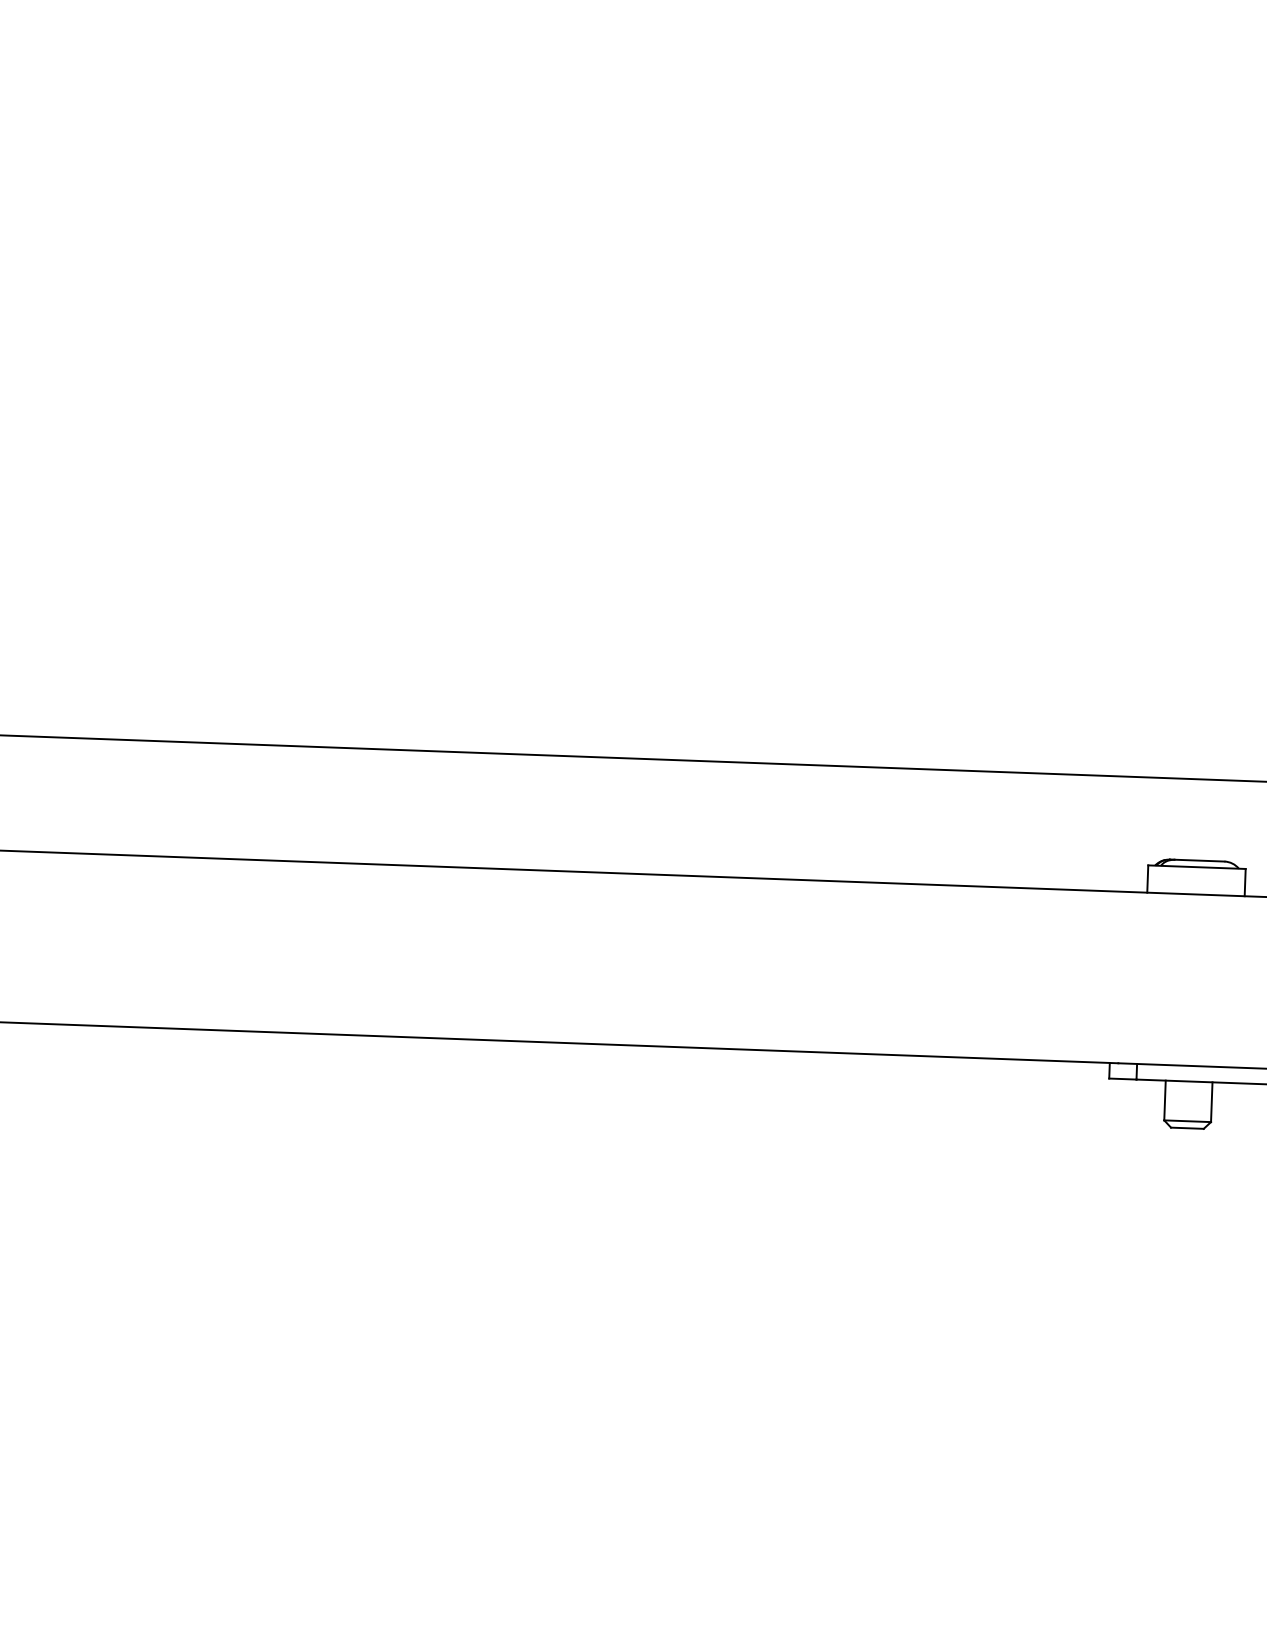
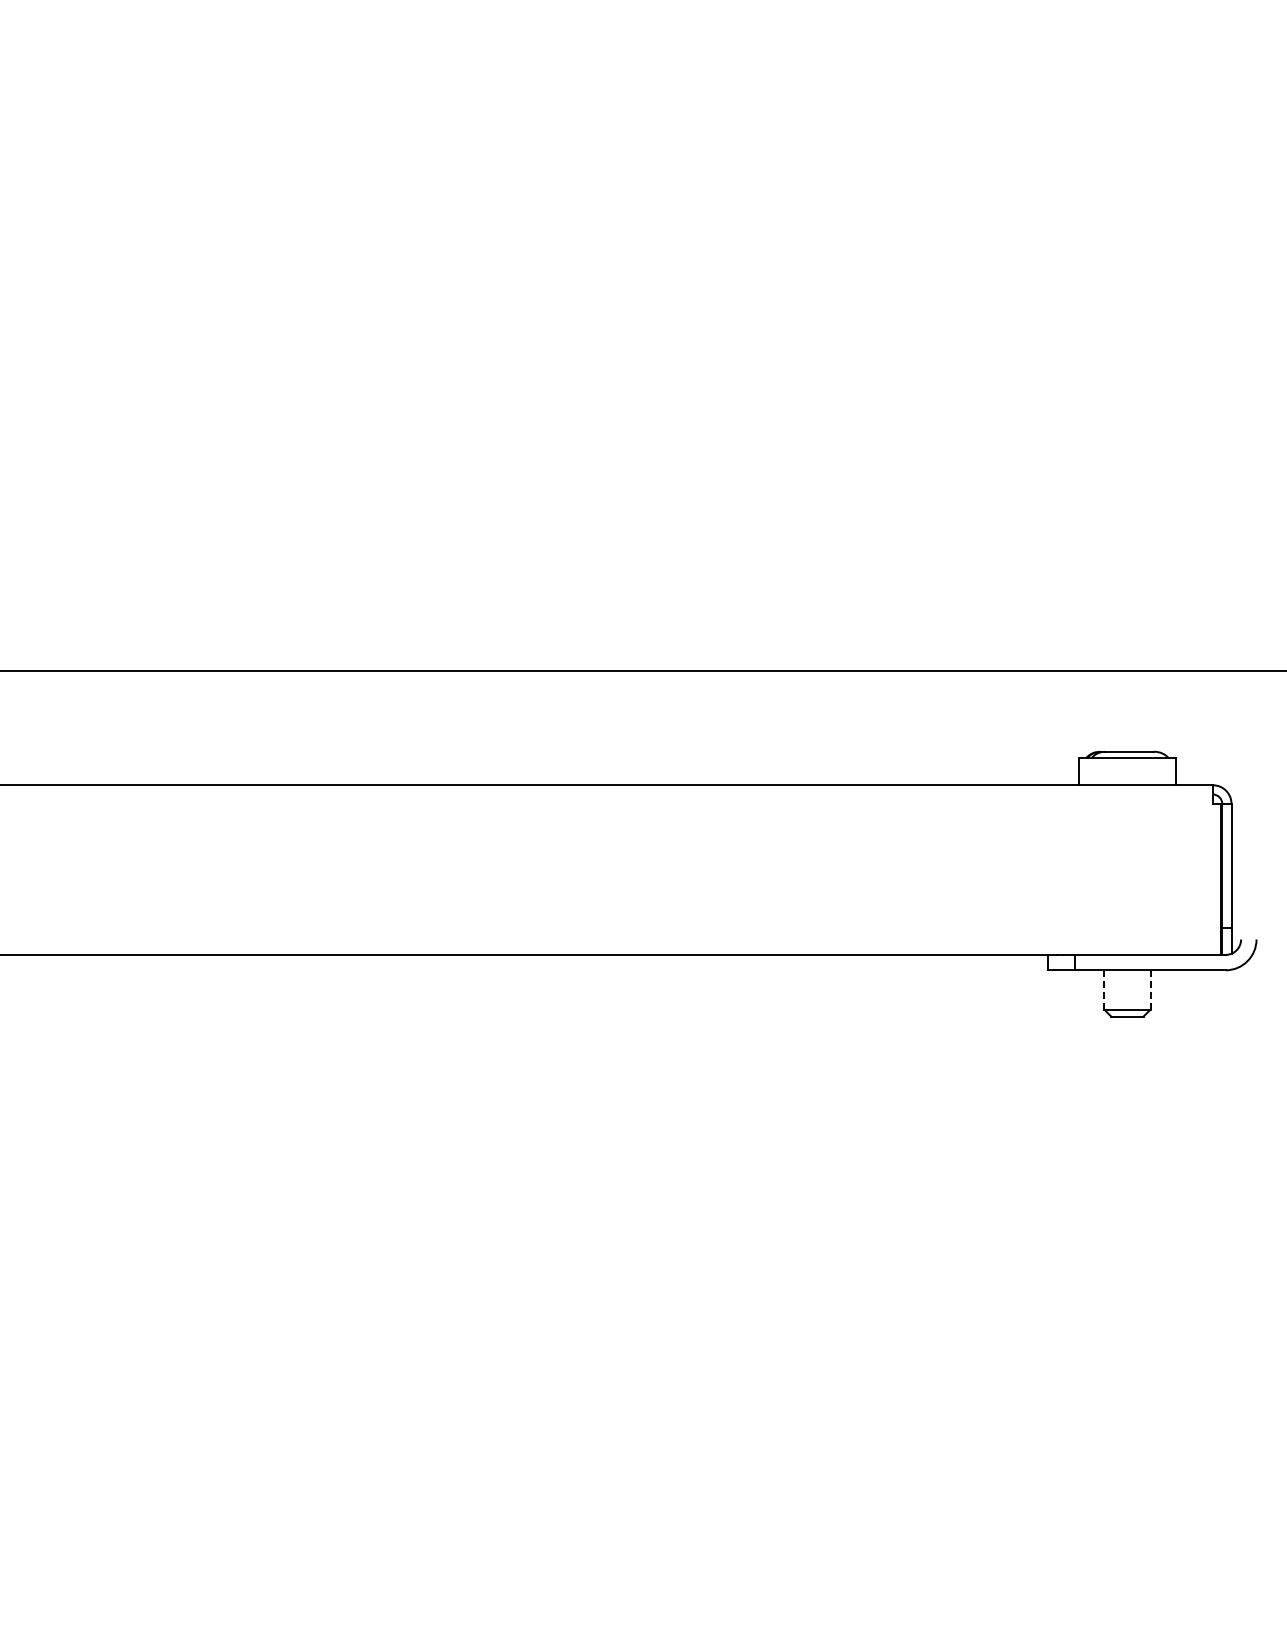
line: (1165, 1100) -> (1104, 989), solid -> dashed
line: (1211, 1101) -> (1150, 989), solid -> dashed

